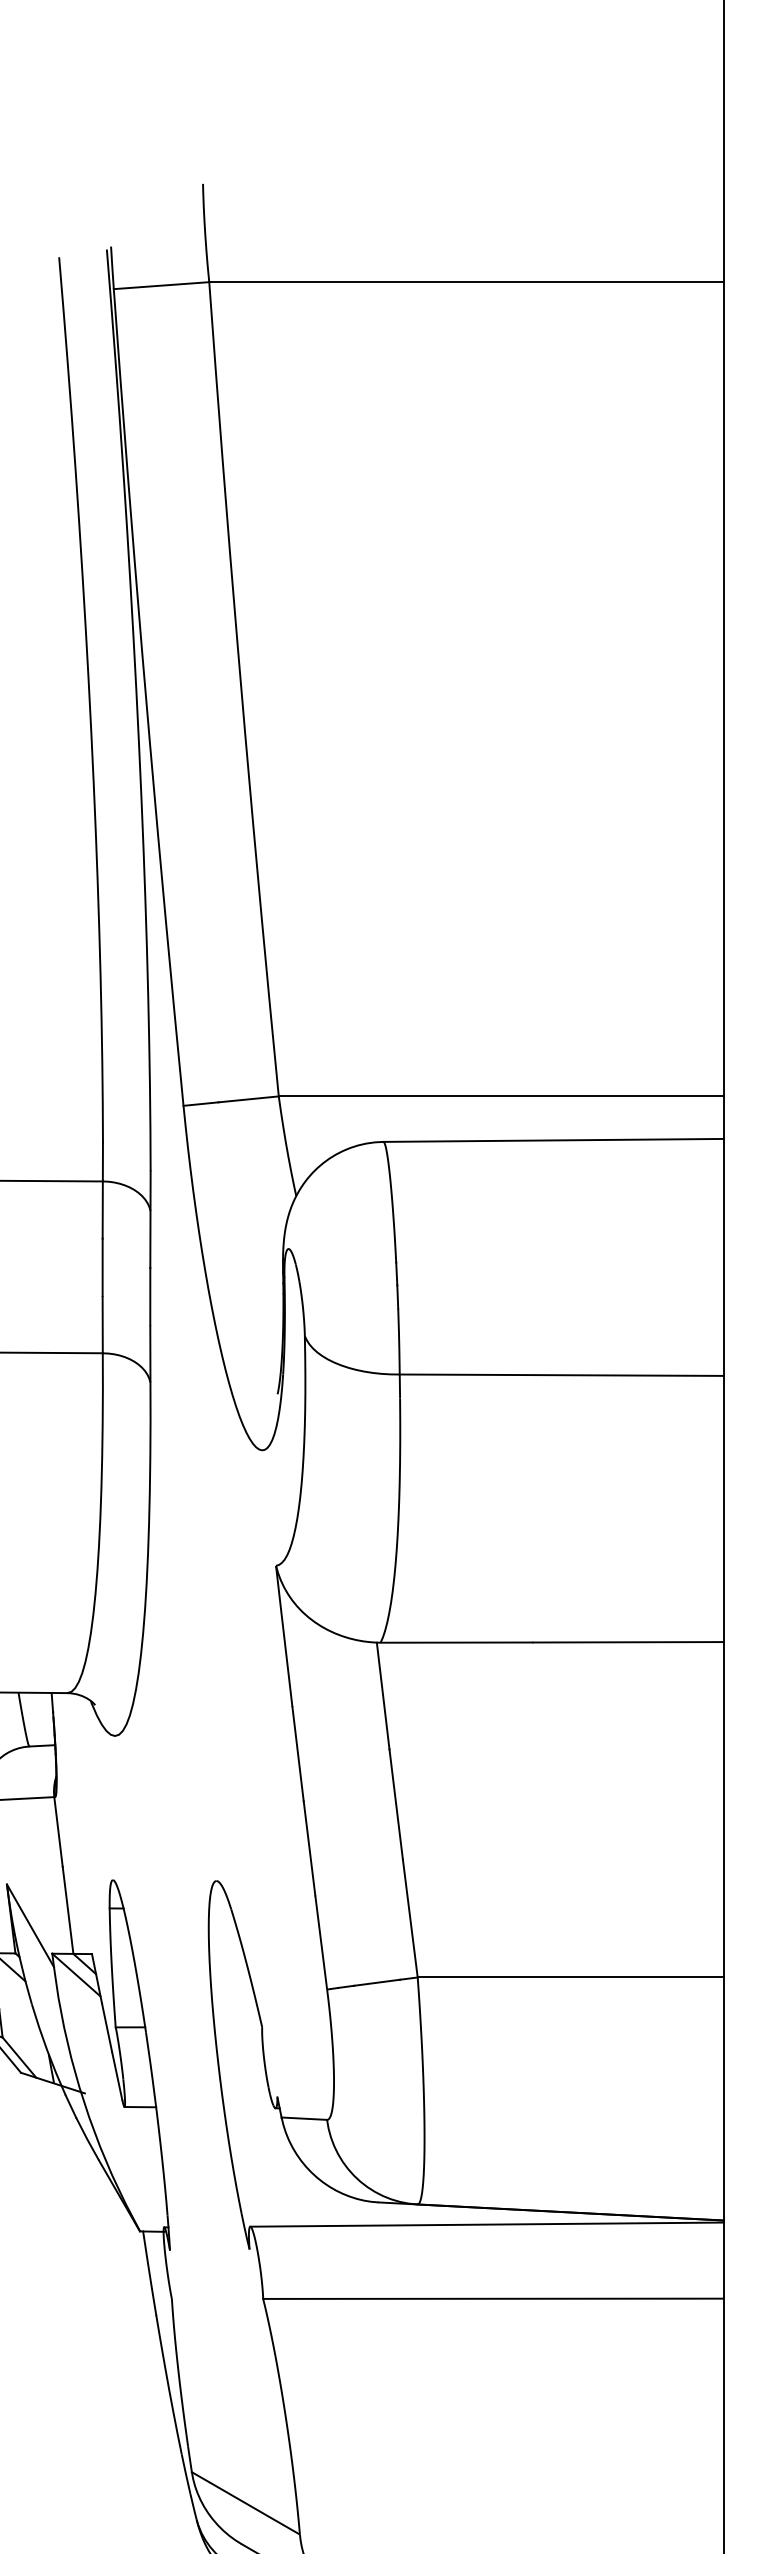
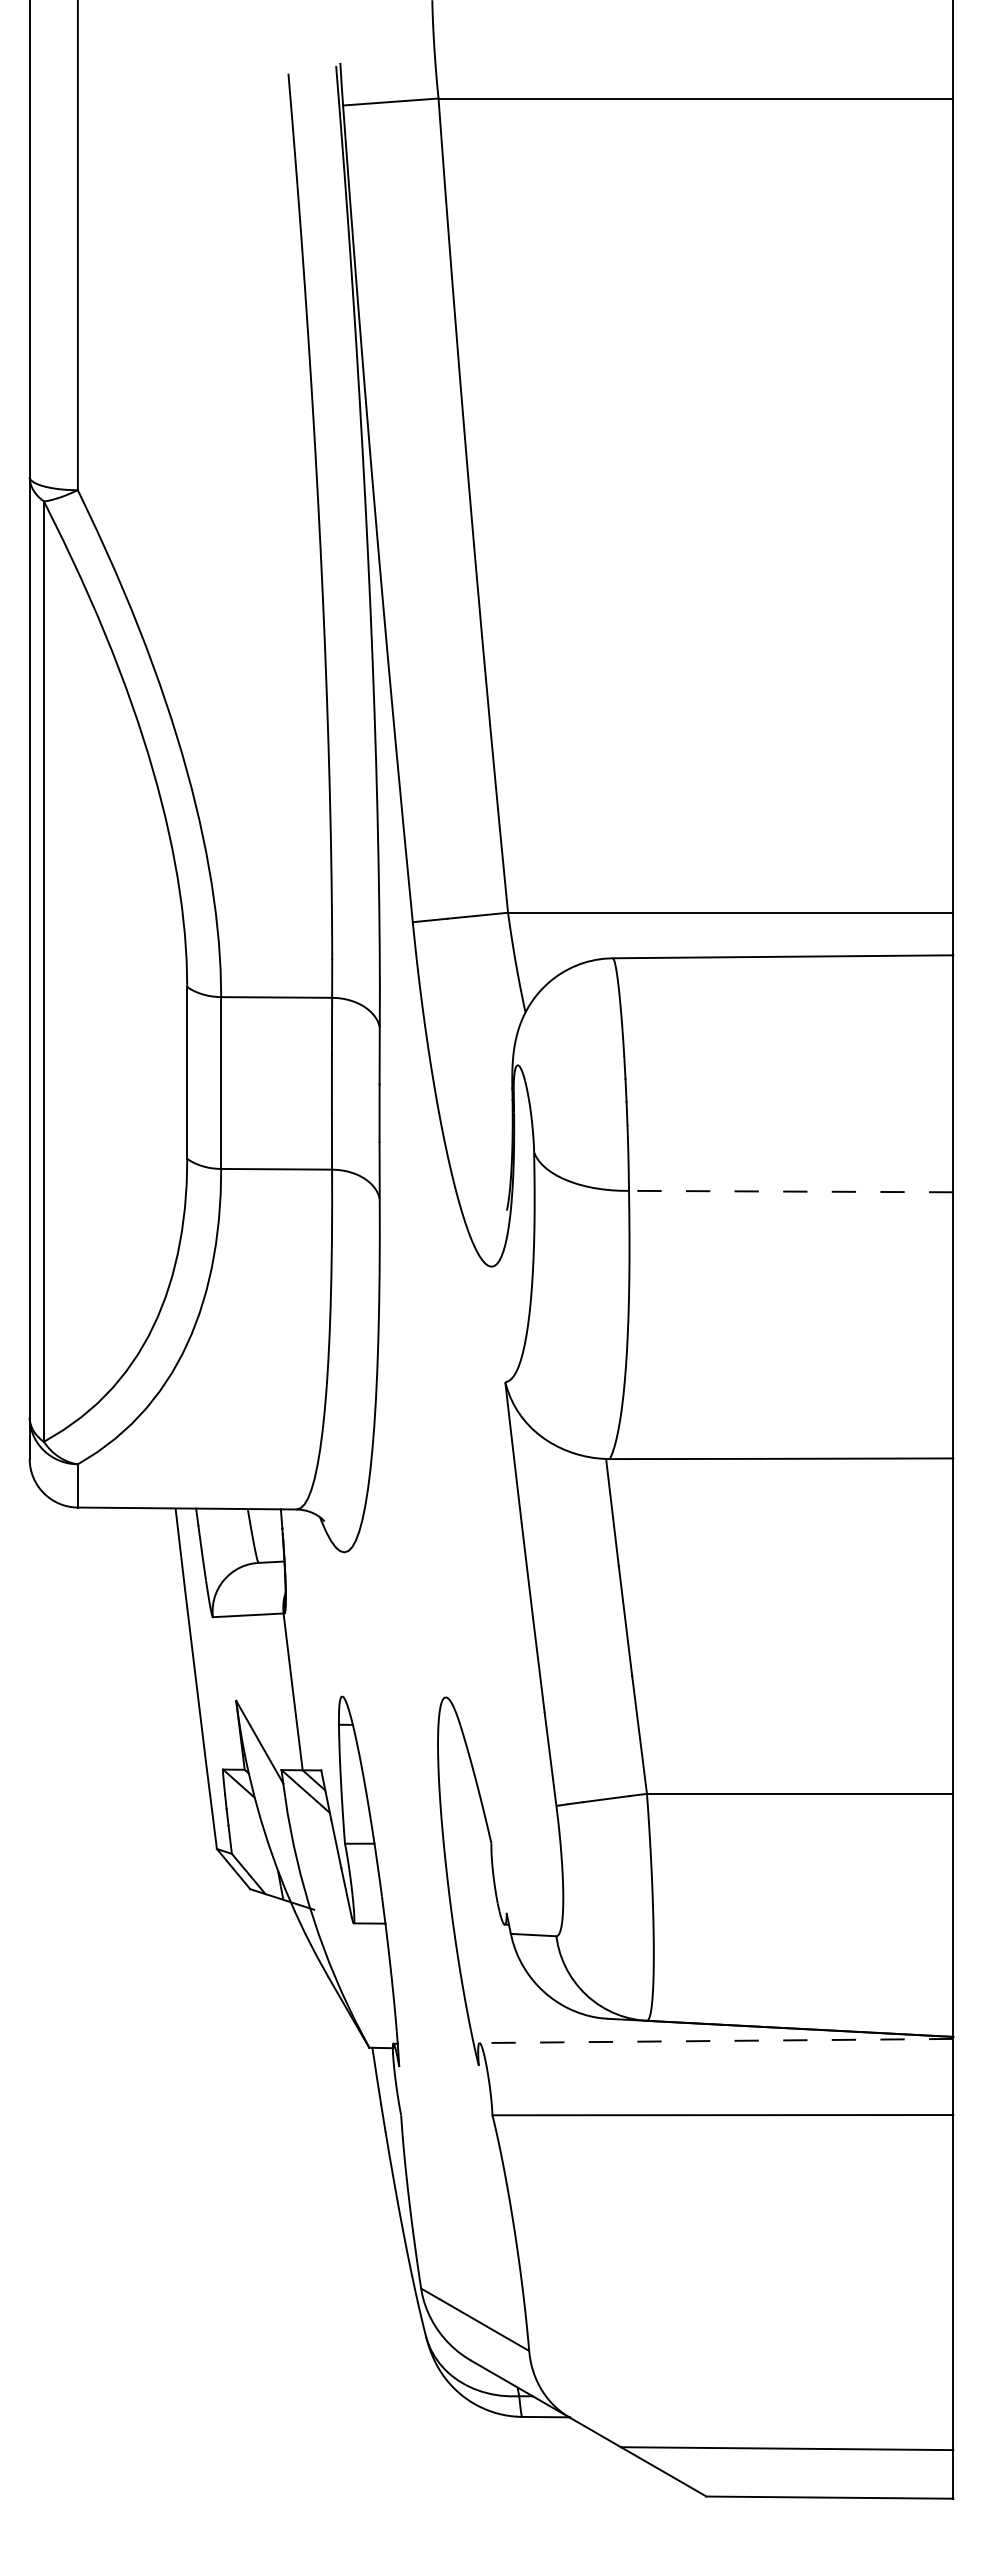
line: (561, 1375) -> (790, 1191), solid -> dashed
line: (487, 2224) -> (716, 2040), solid -> dashed

